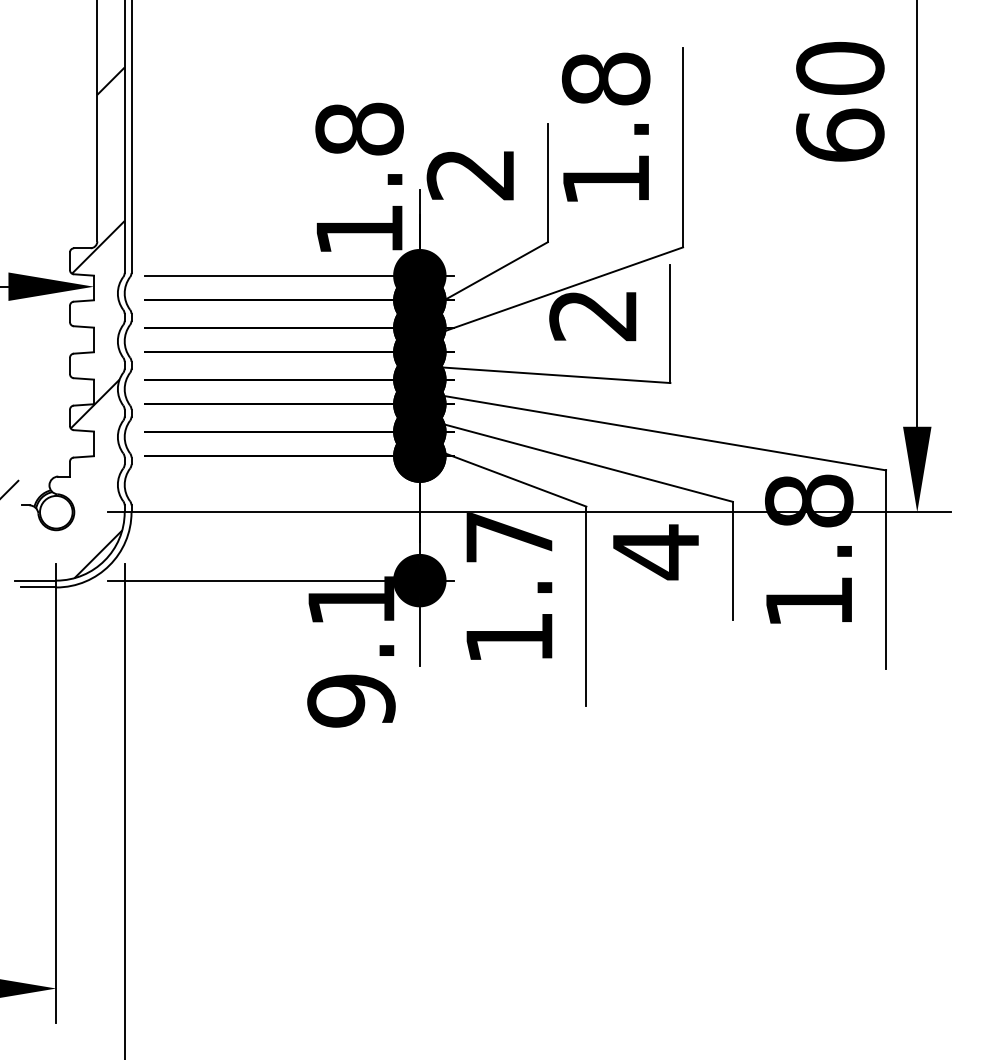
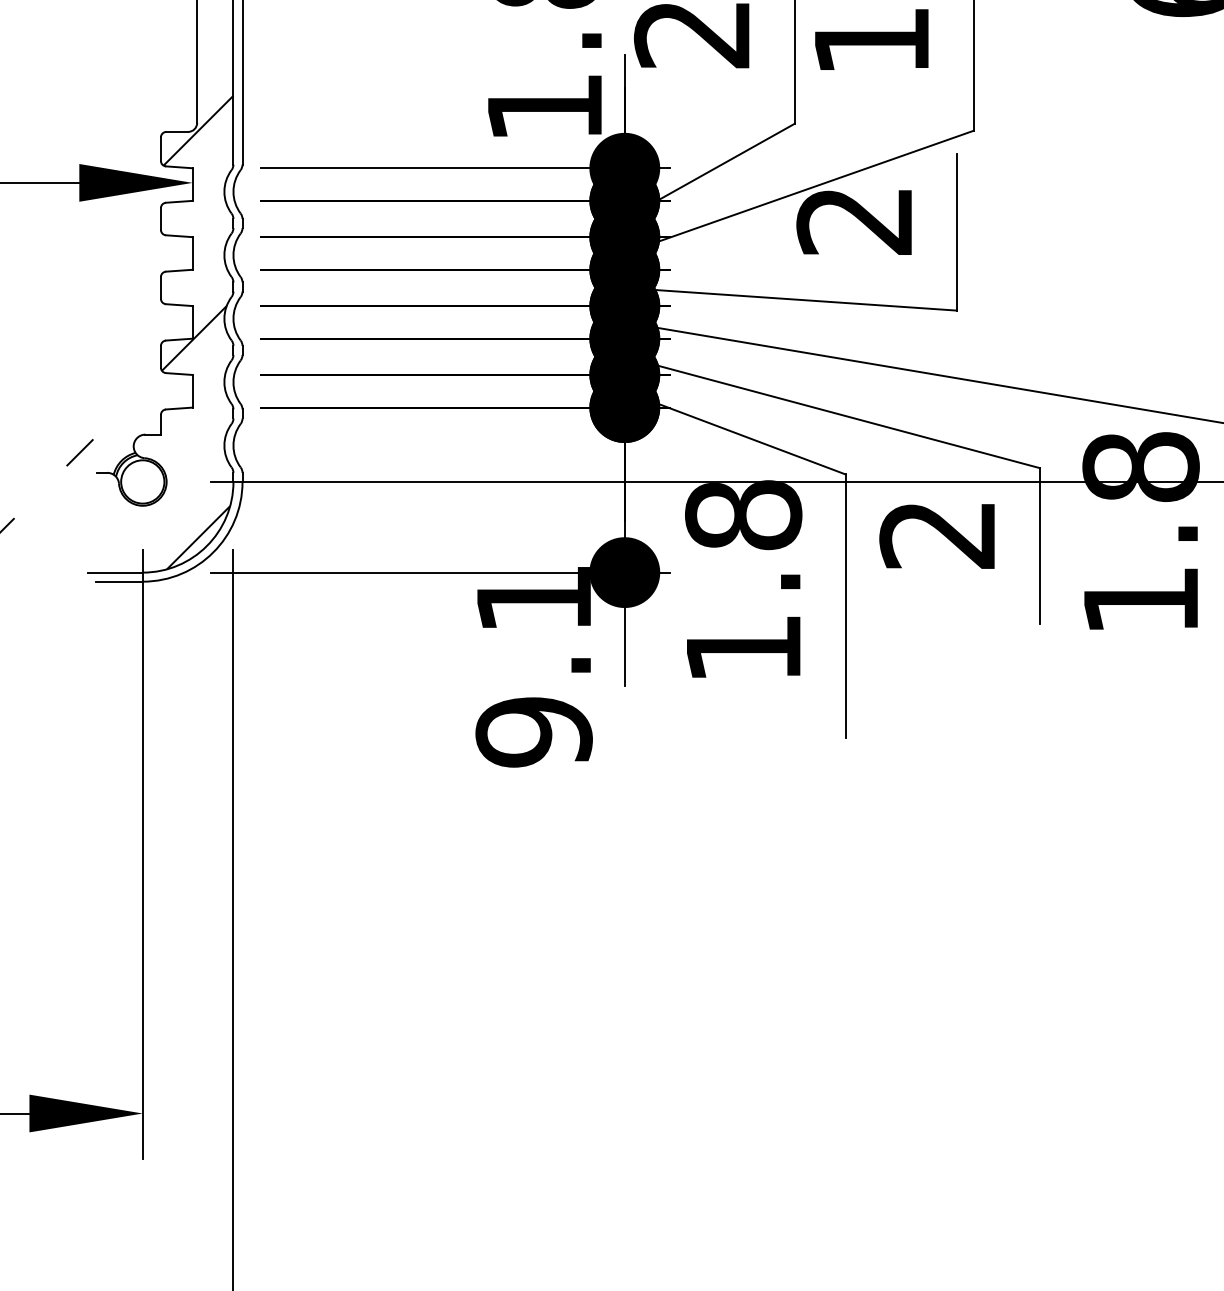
text: (509, 538) -> (743, 516), 1.7 -> 1.8
text: (654, 552) -> (935, 535), 4 -> 2

